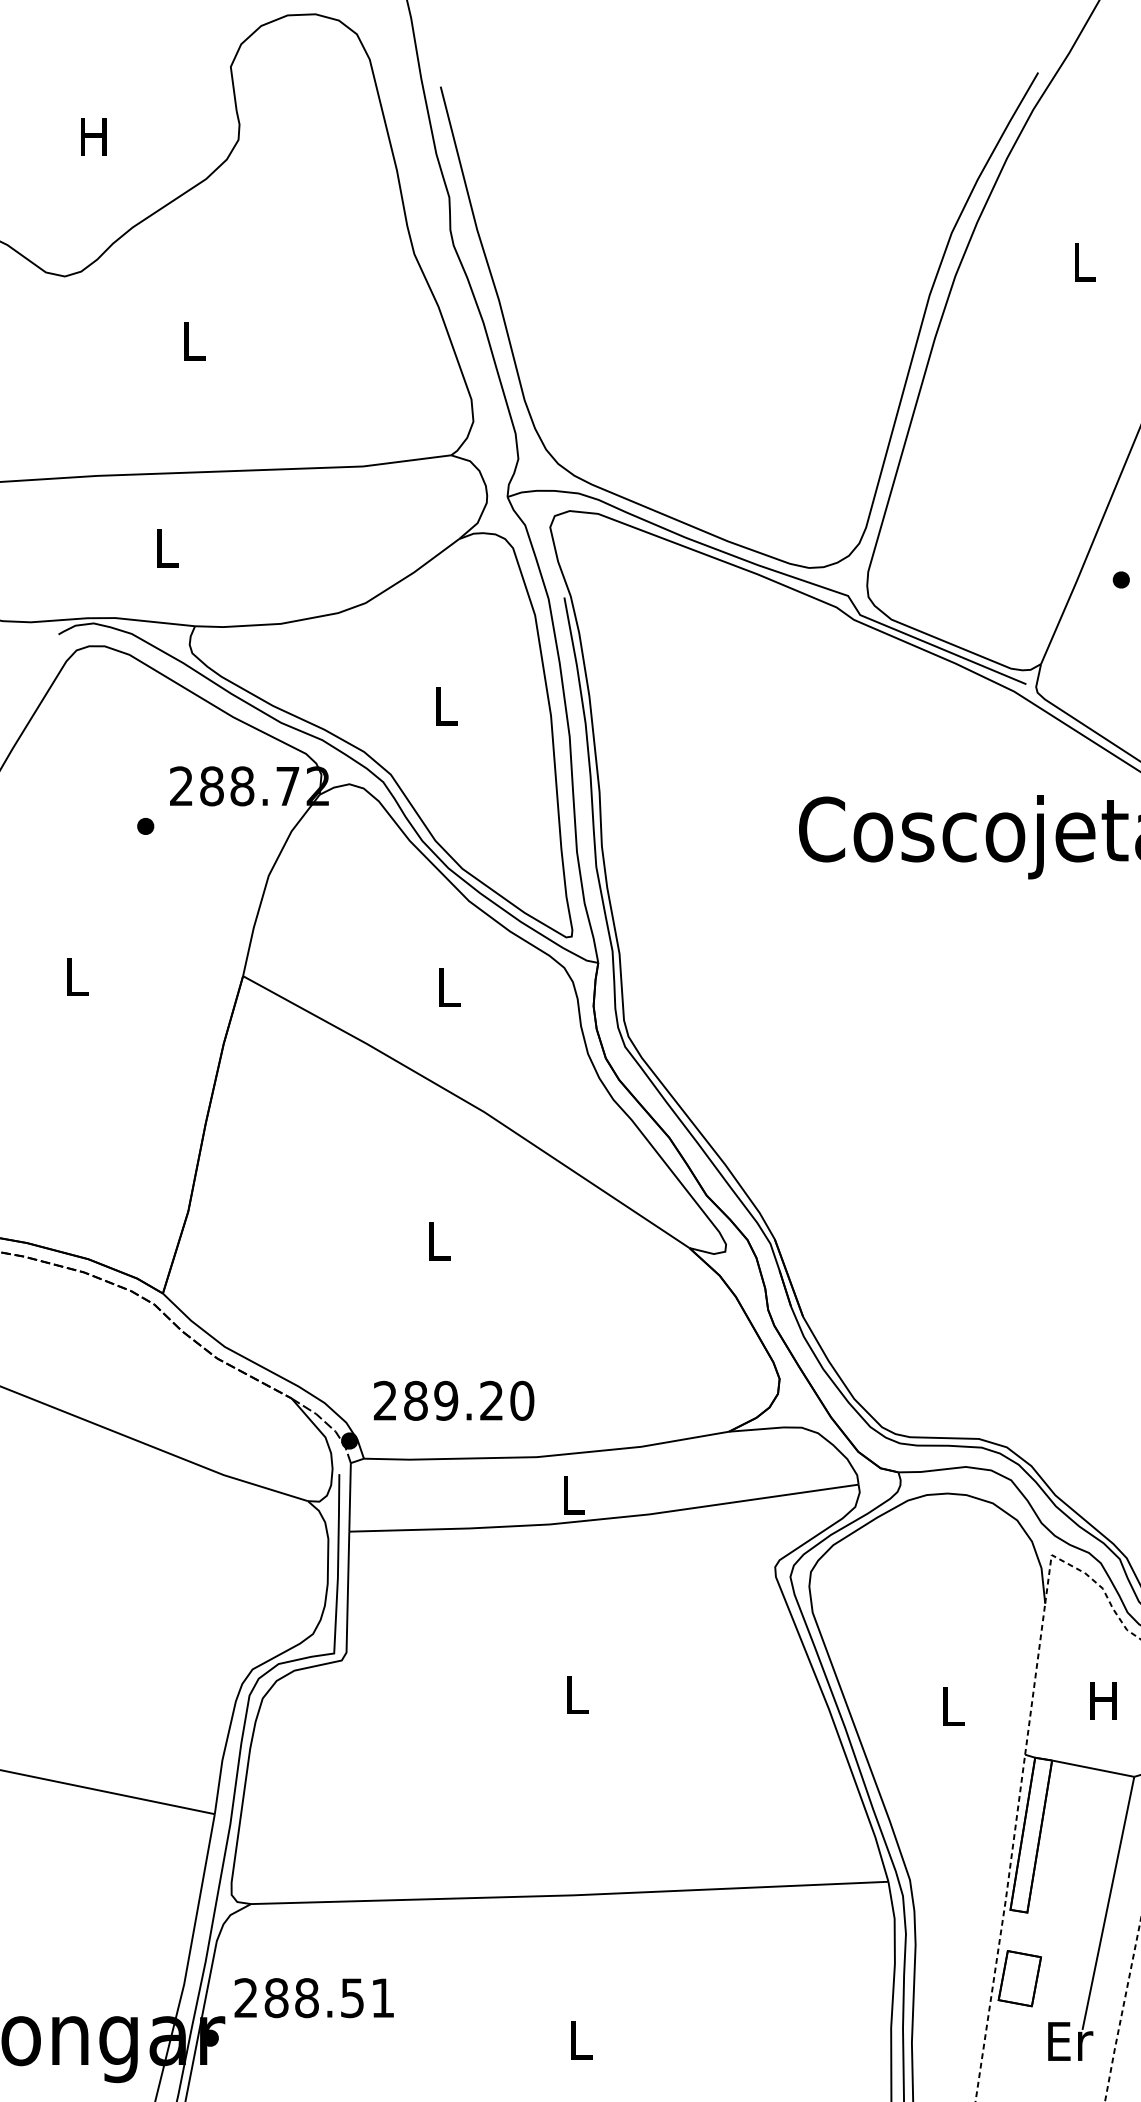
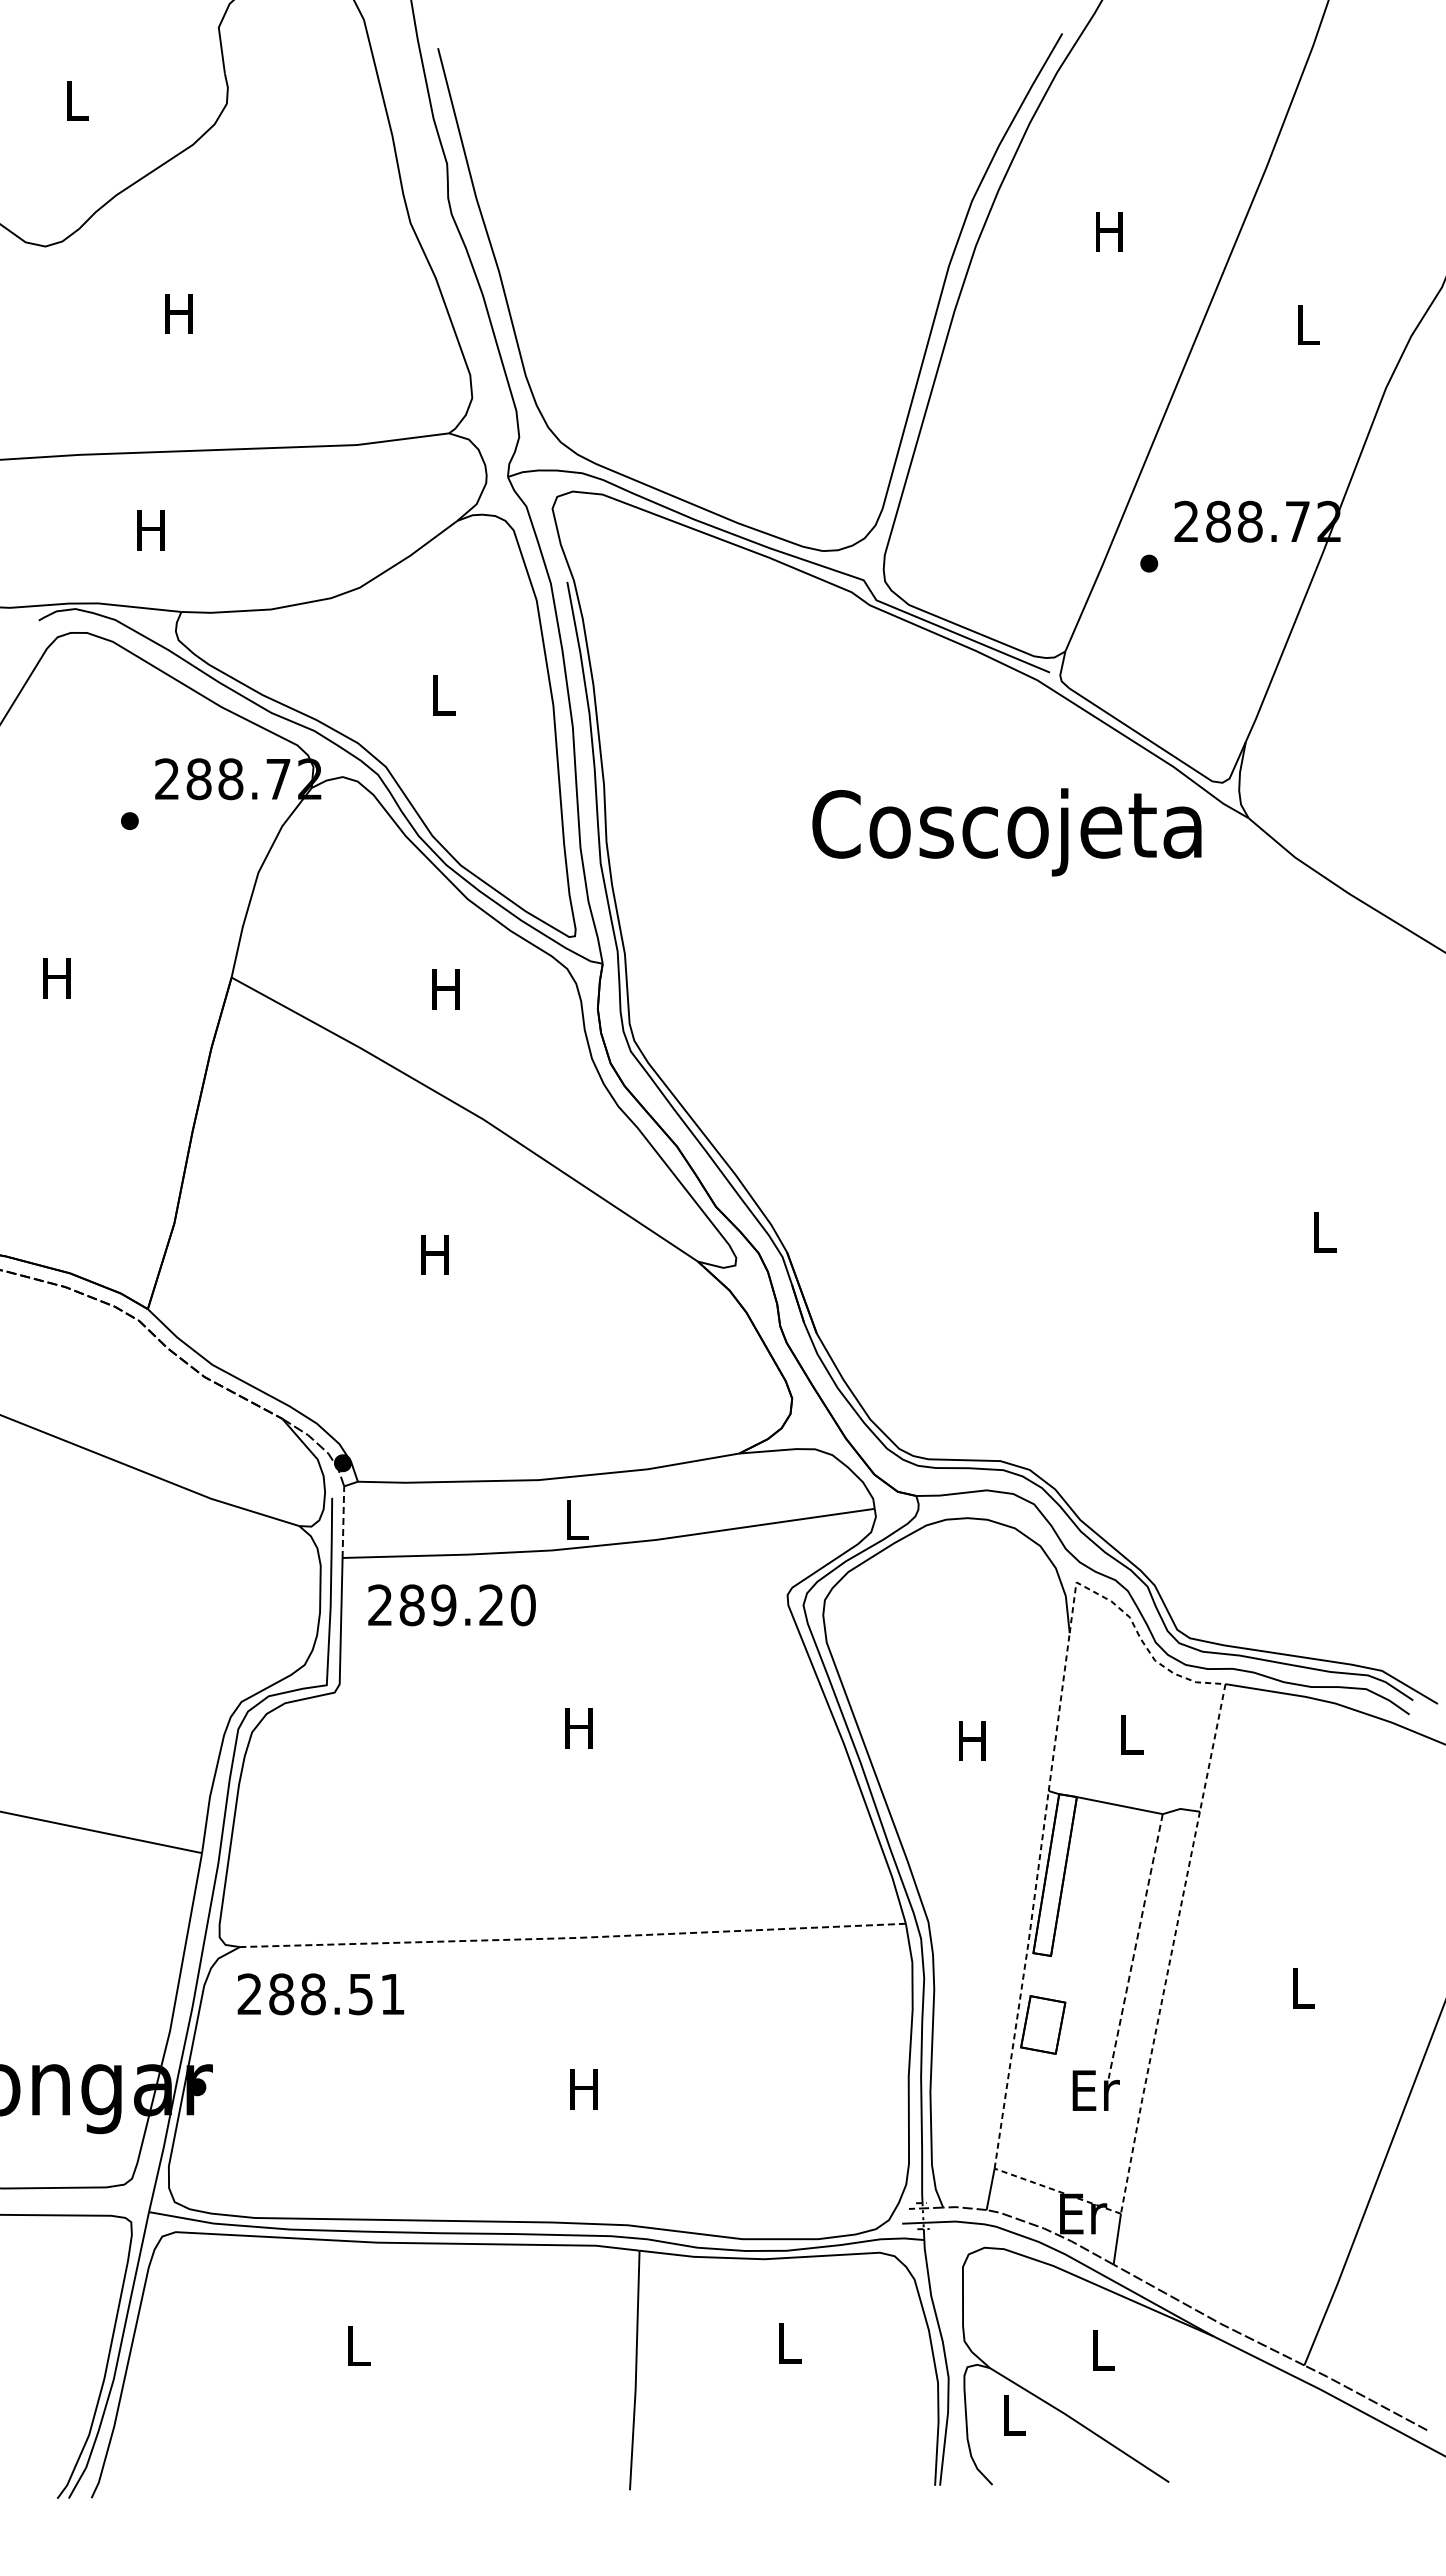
text: (93, 136) -> (75, 100), H -> L
text: (1083, 262) -> (1109, 231), L -> H
text: (192, 340) -> (178, 313), L -> H
text: (165, 548) -> (150, 530), L -> H
text: (75, 977) -> (56, 978), L -> H
text: (447, 987) -> (445, 989), L -> H
text: (437, 1241) -> (434, 1254), L -> H
text: (453, 1401) -> (451, 1605), moved
line: (350, 1497) -> (343, 1522), solid -> dashed
text: (575, 1694) -> (578, 1728), L -> H
text: (1103, 1700) -> (1130, 1734), H -> L
text: (952, 1706) -> (972, 1740), L -> H
line: (569, 1895) -> (572, 1938), solid -> dashed
line: (1108, 1903) -> (1135, 1946), solid -> dashed
text: (313, 1998) -> (320, 1994), moved
text: (579, 2040) -> (583, 2089), L -> H

